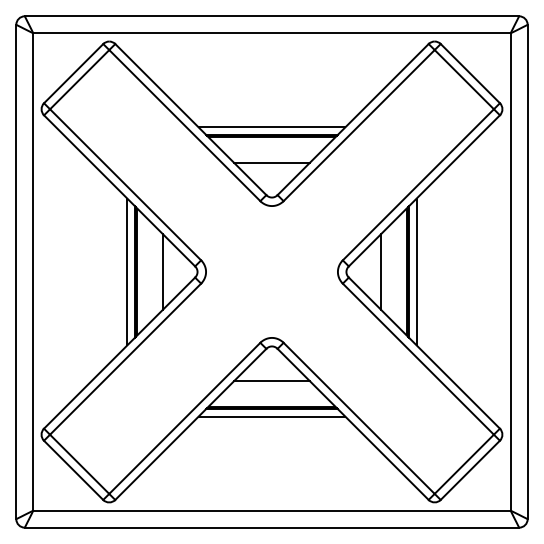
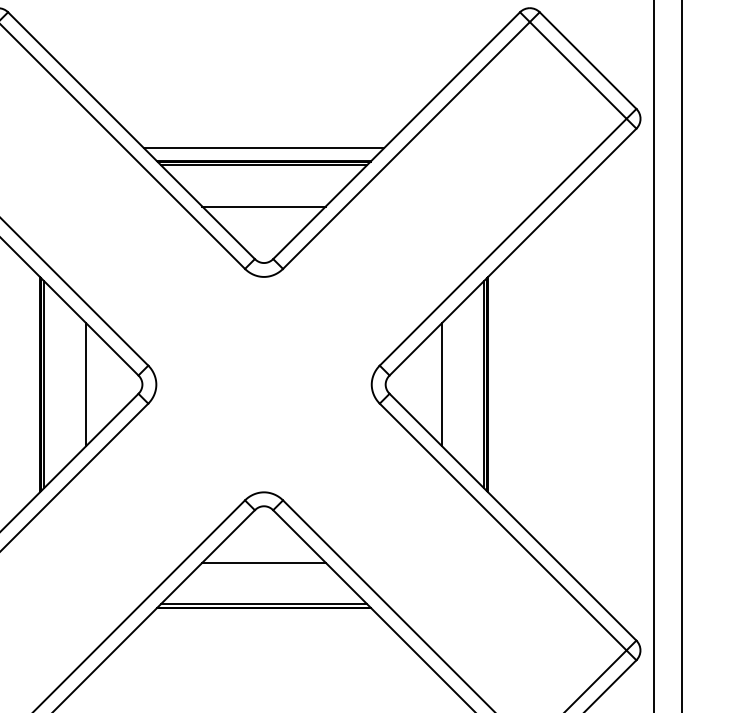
line: (127, 271) -> (28, 383), removed
line: (416, 271) -> (500, 383), removed
line: (271, 416) -> (263, 620), removed

